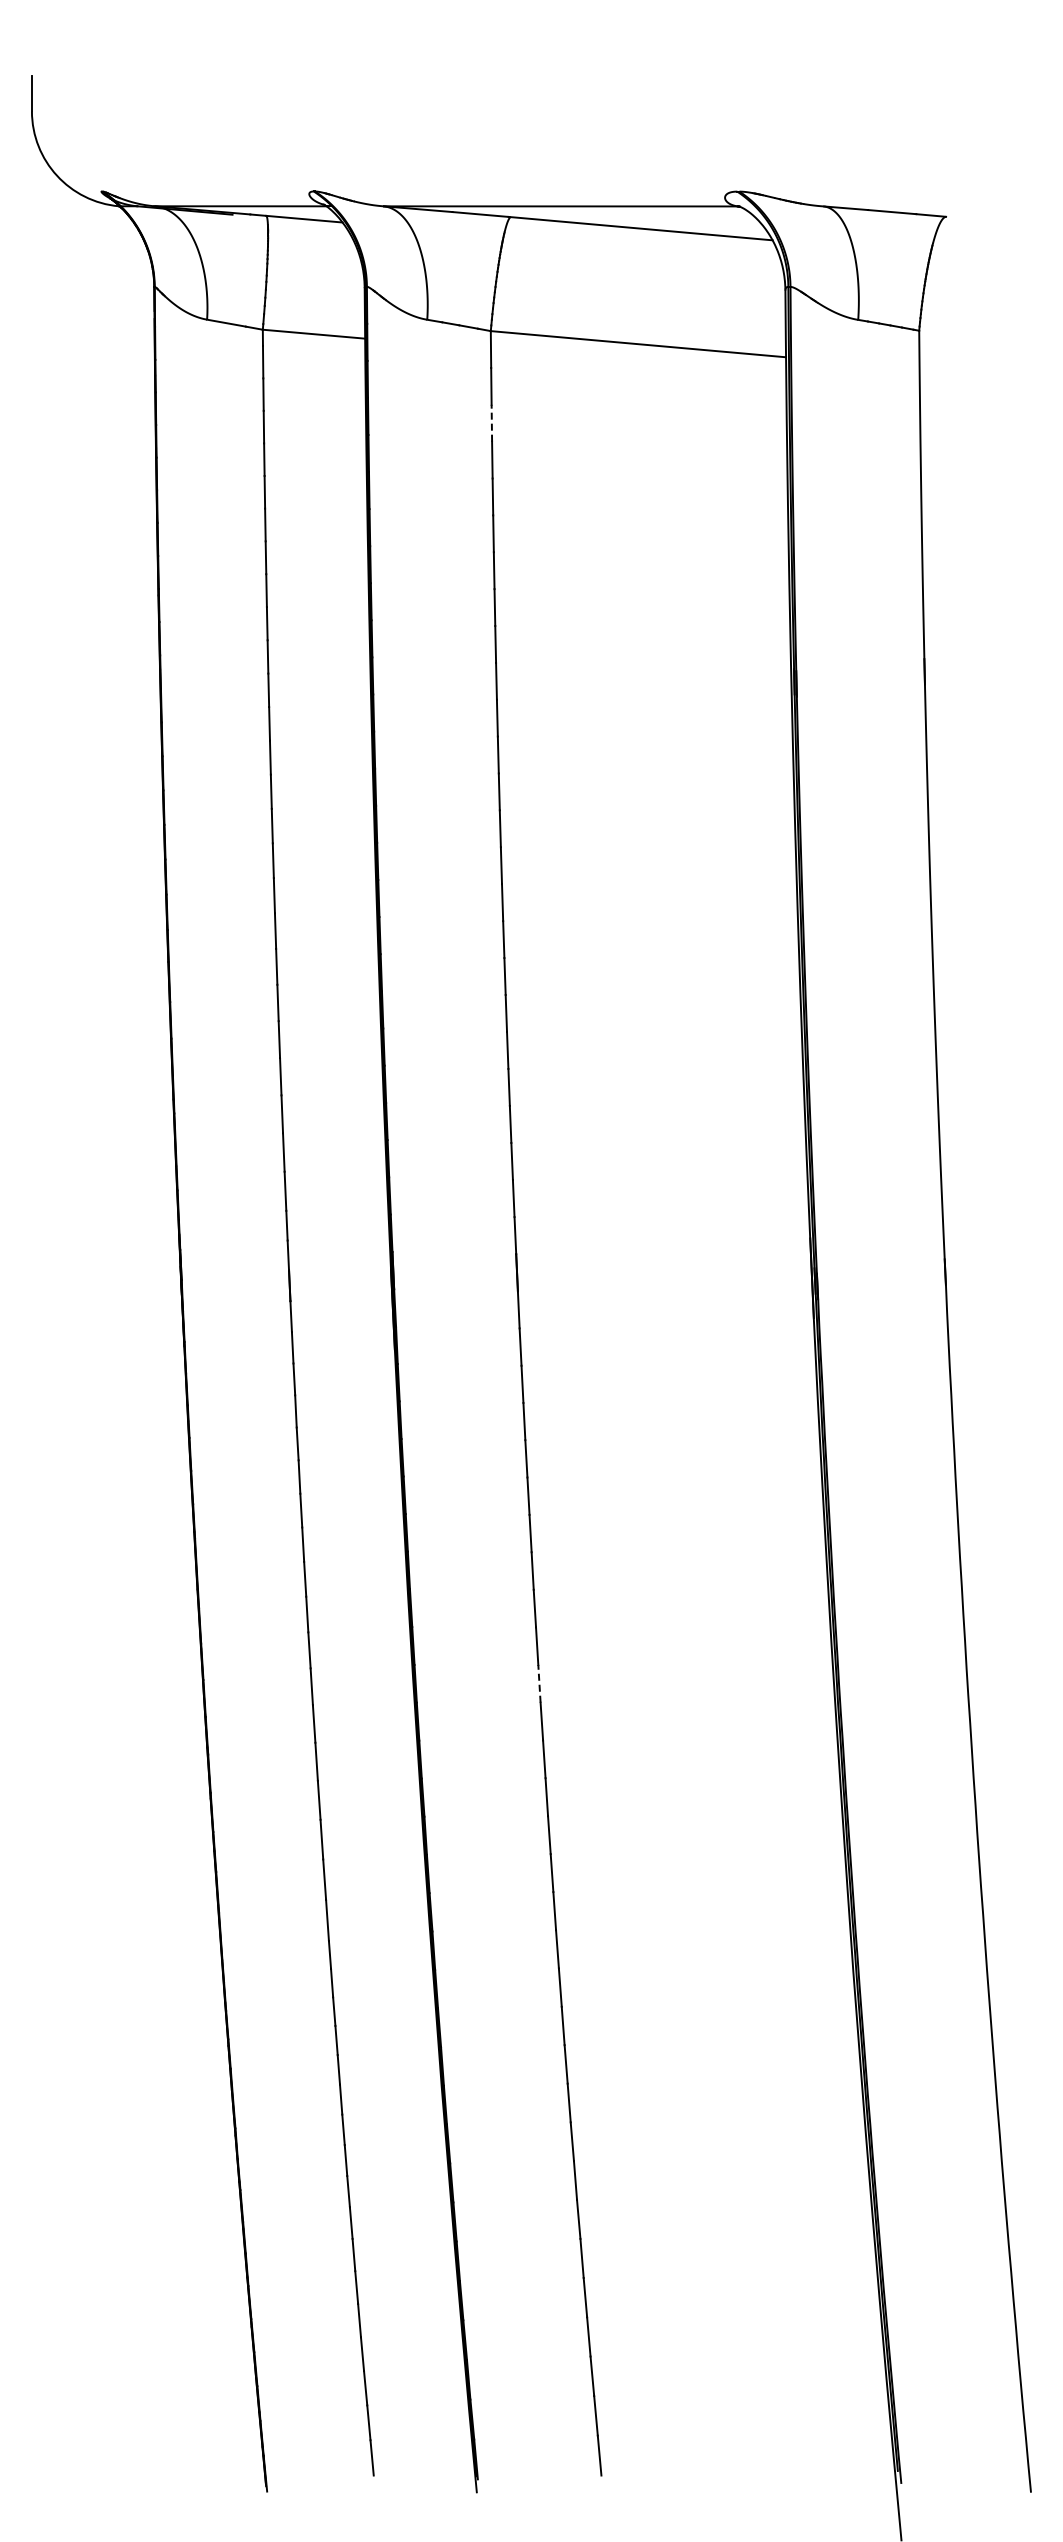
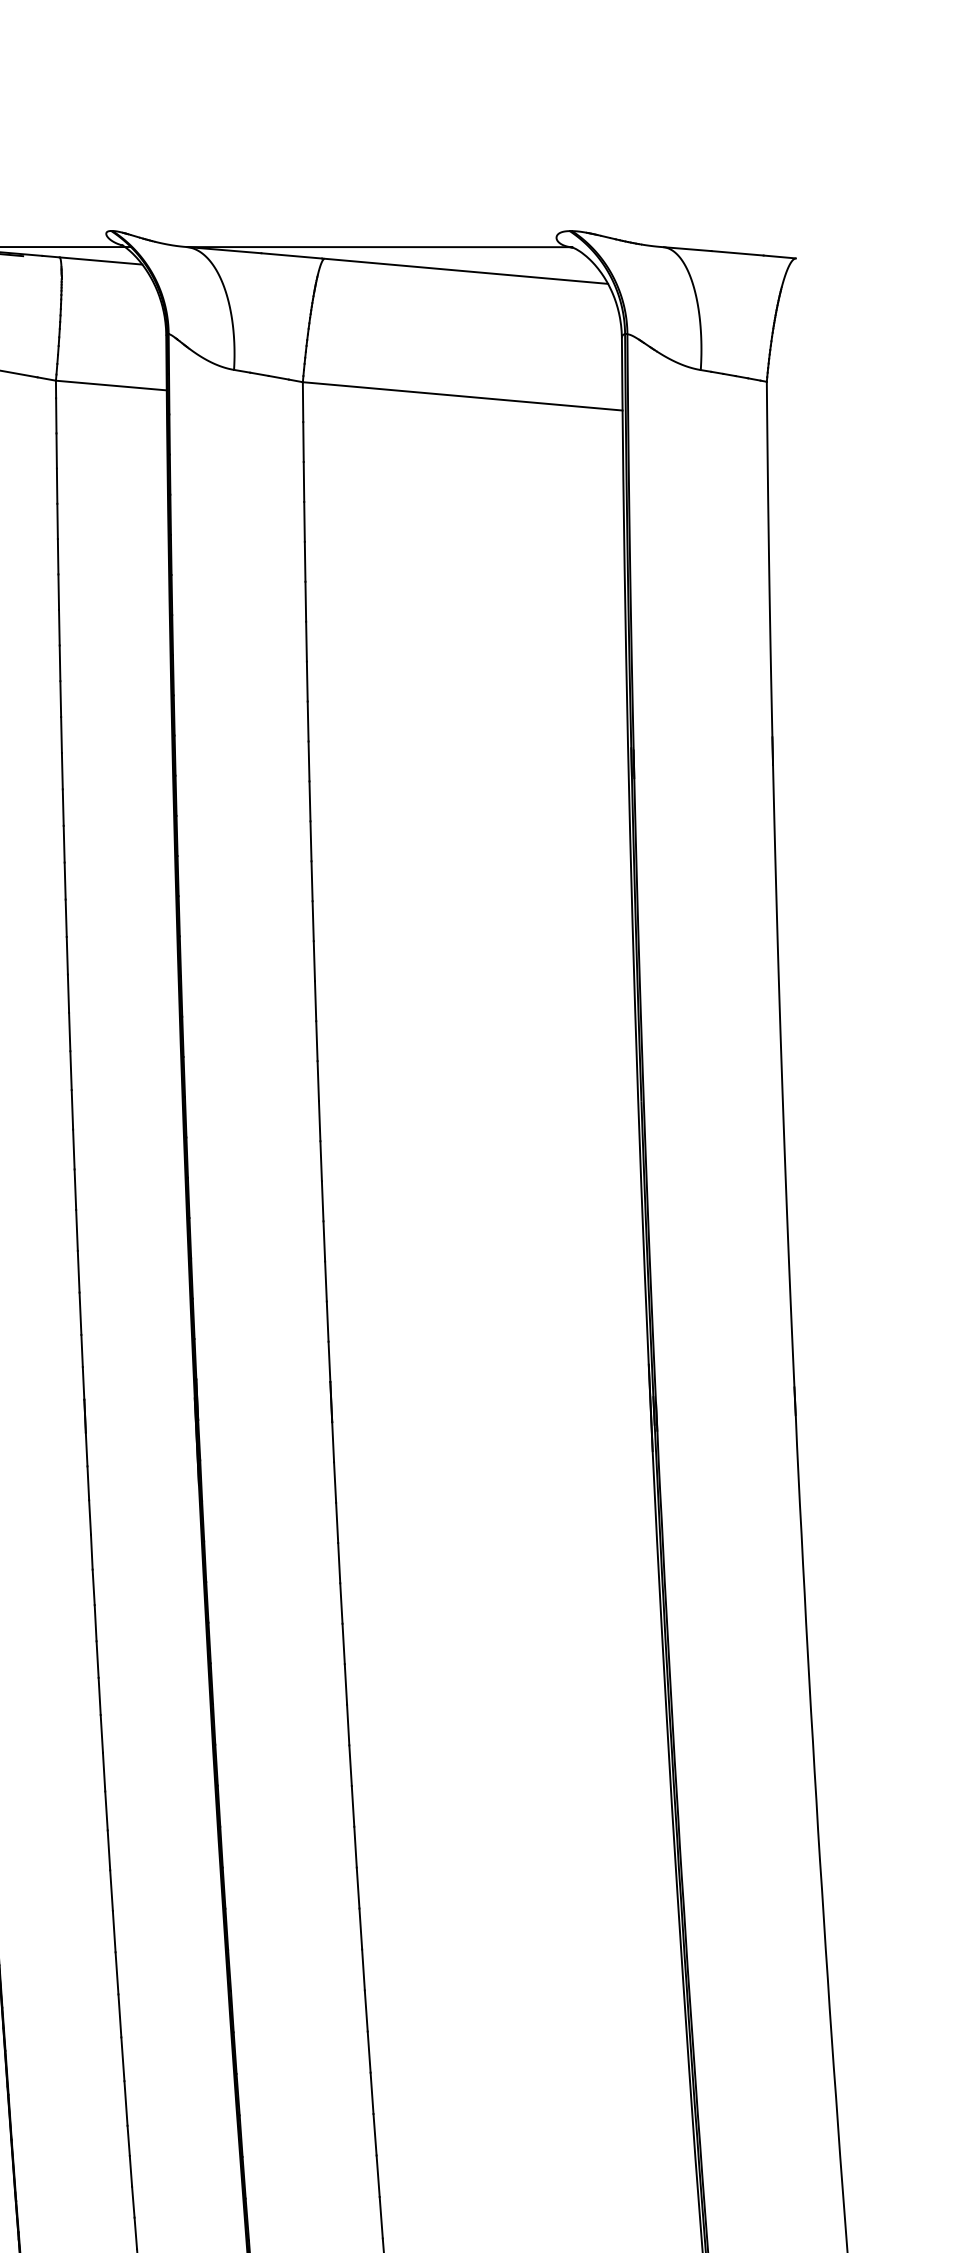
line: (491, 422) -> (303, 481), dashed -> solid
line: (539, 1683) -> (355, 1846), dashed -> solid

